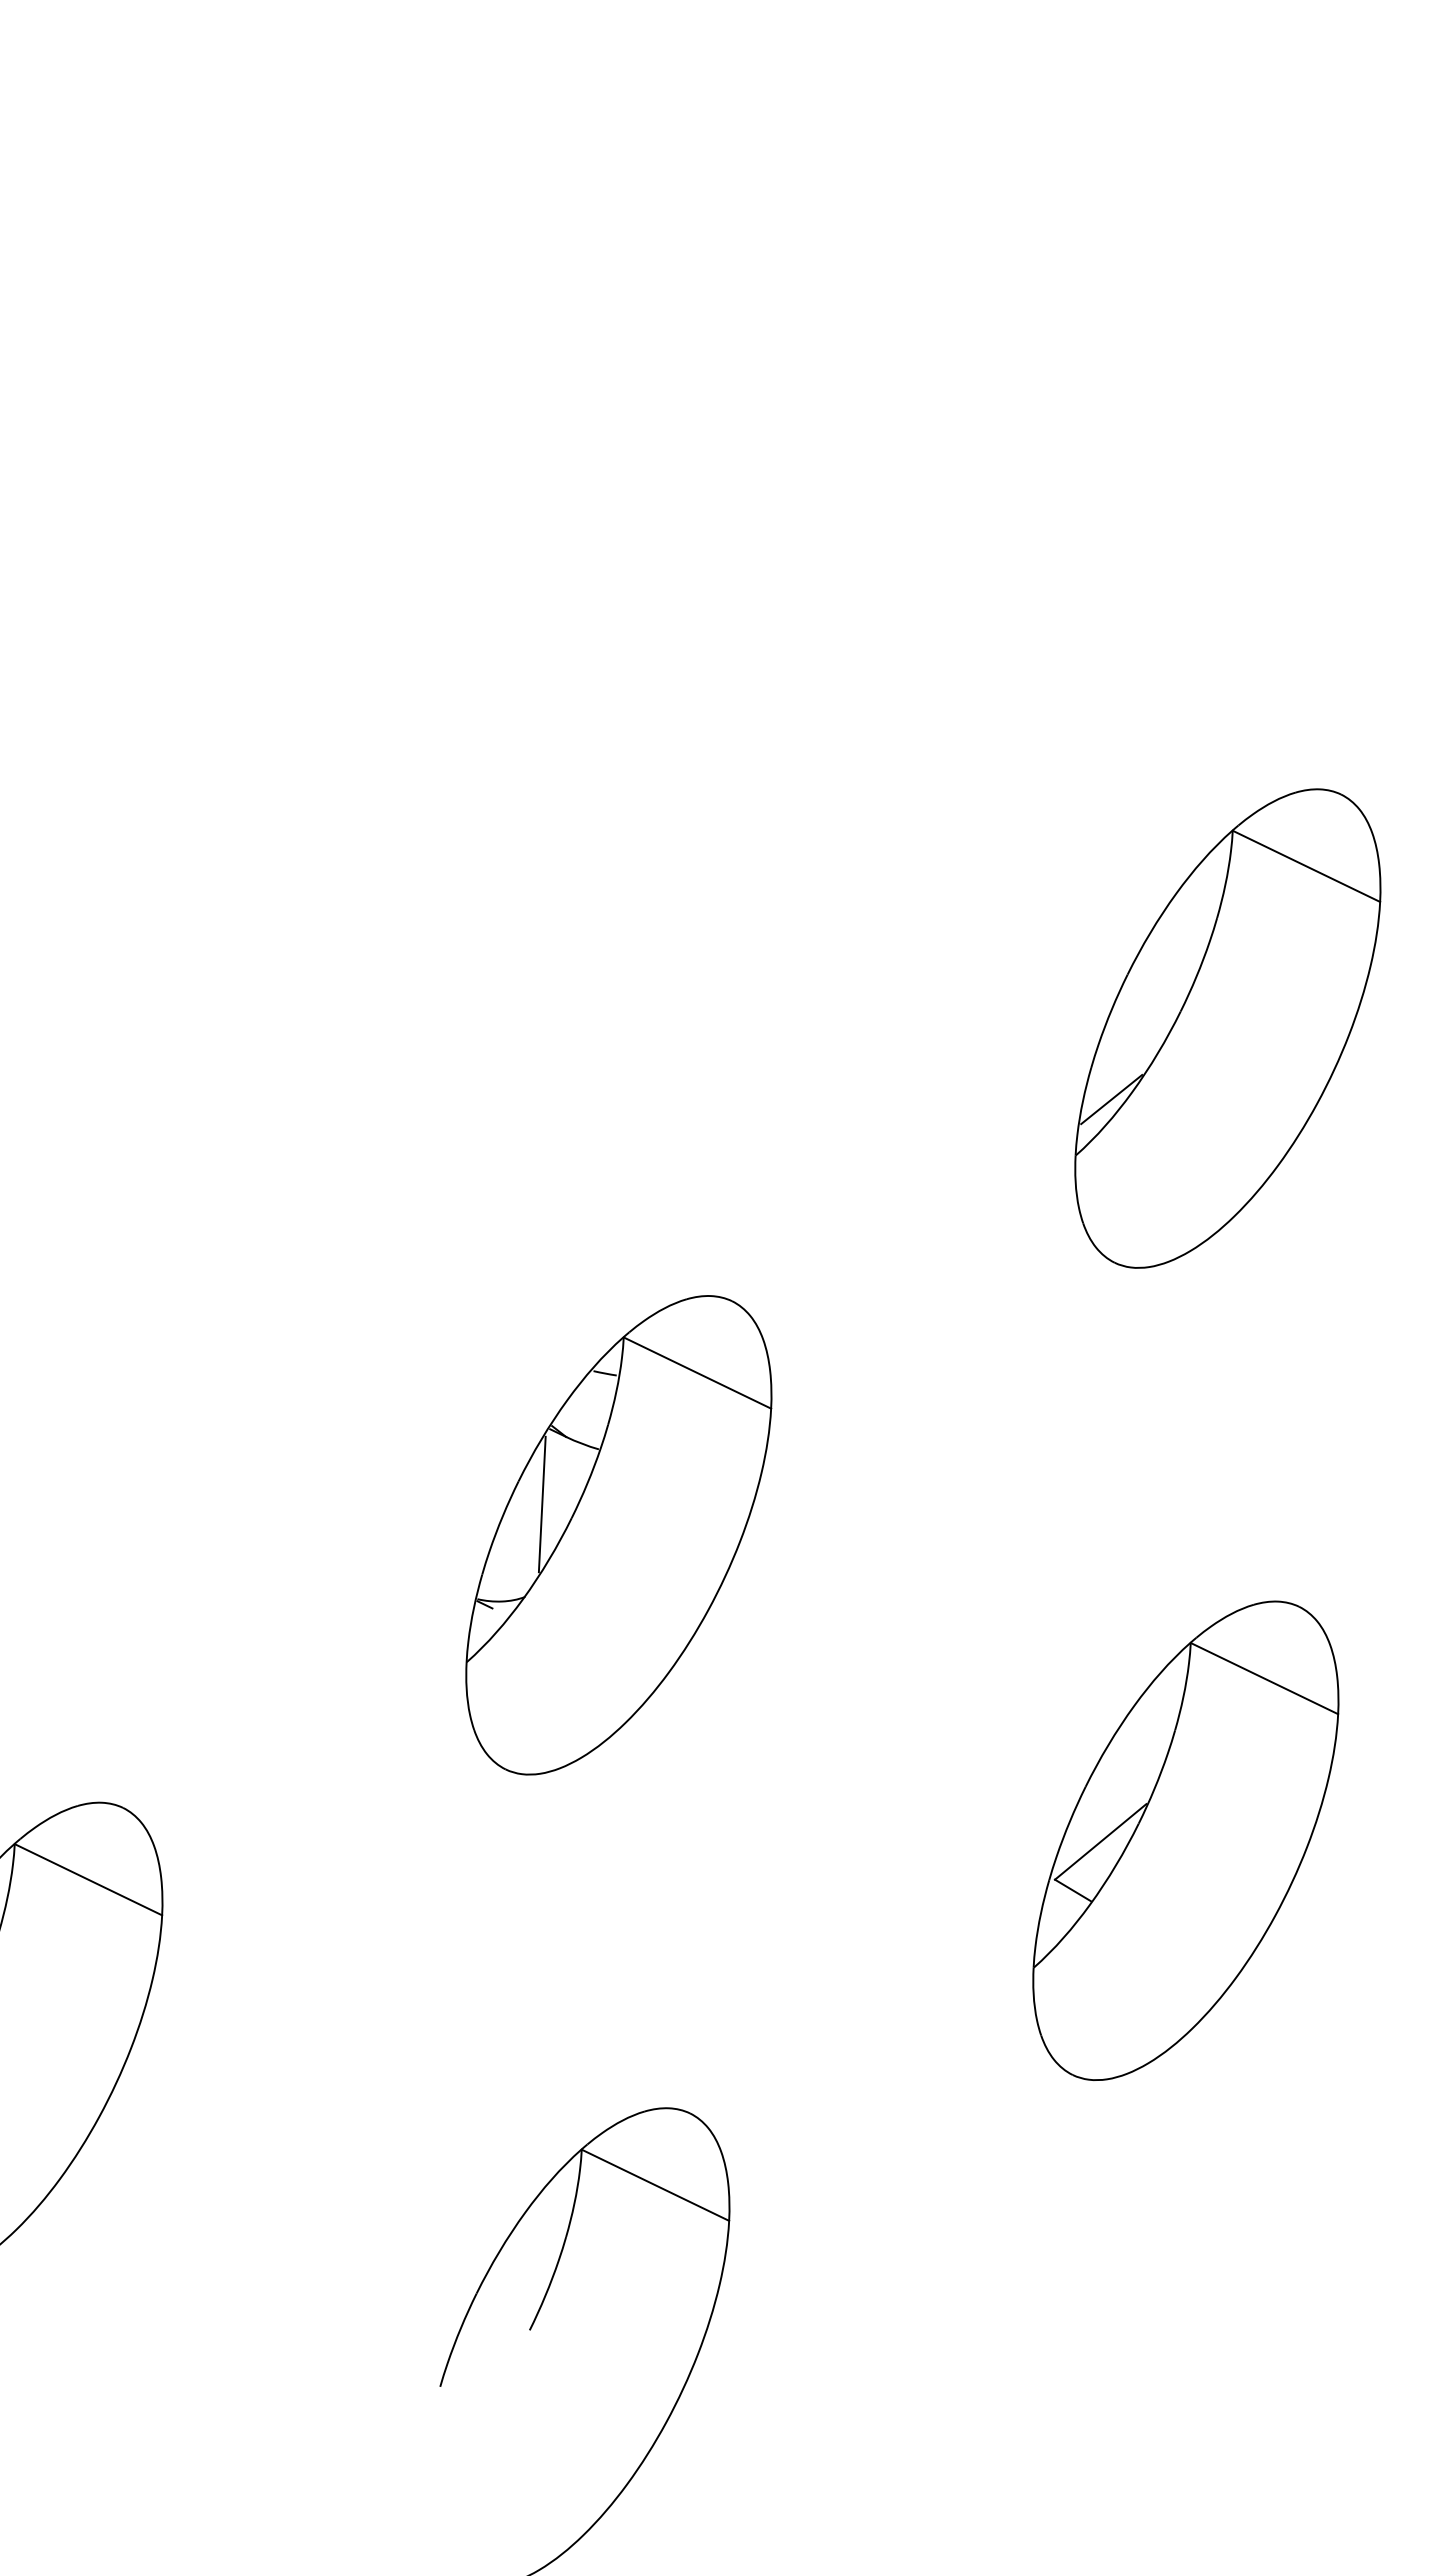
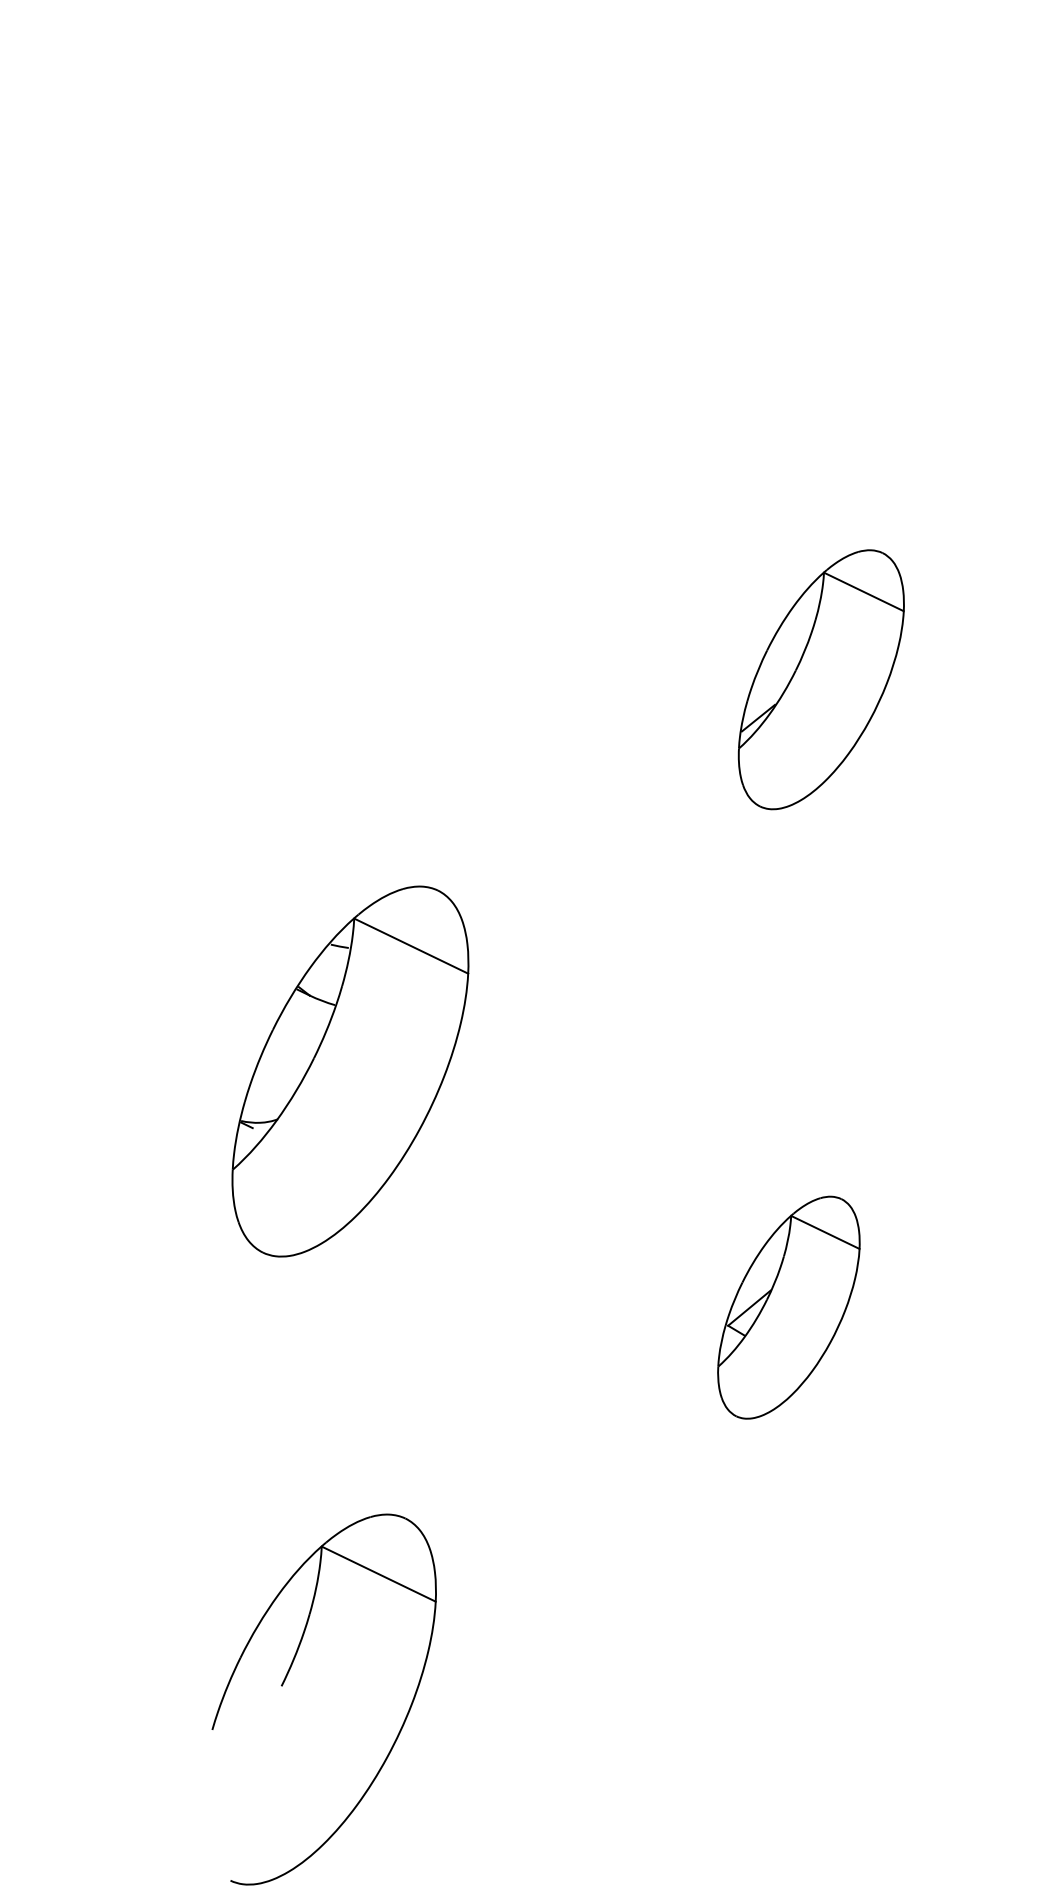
part: (1227, 1028) -> (821, 679), size x0.7
line: (541, 1504) -> (290, 1047), removed
part: (1185, 1840) -> (788, 1307), size x0.6

